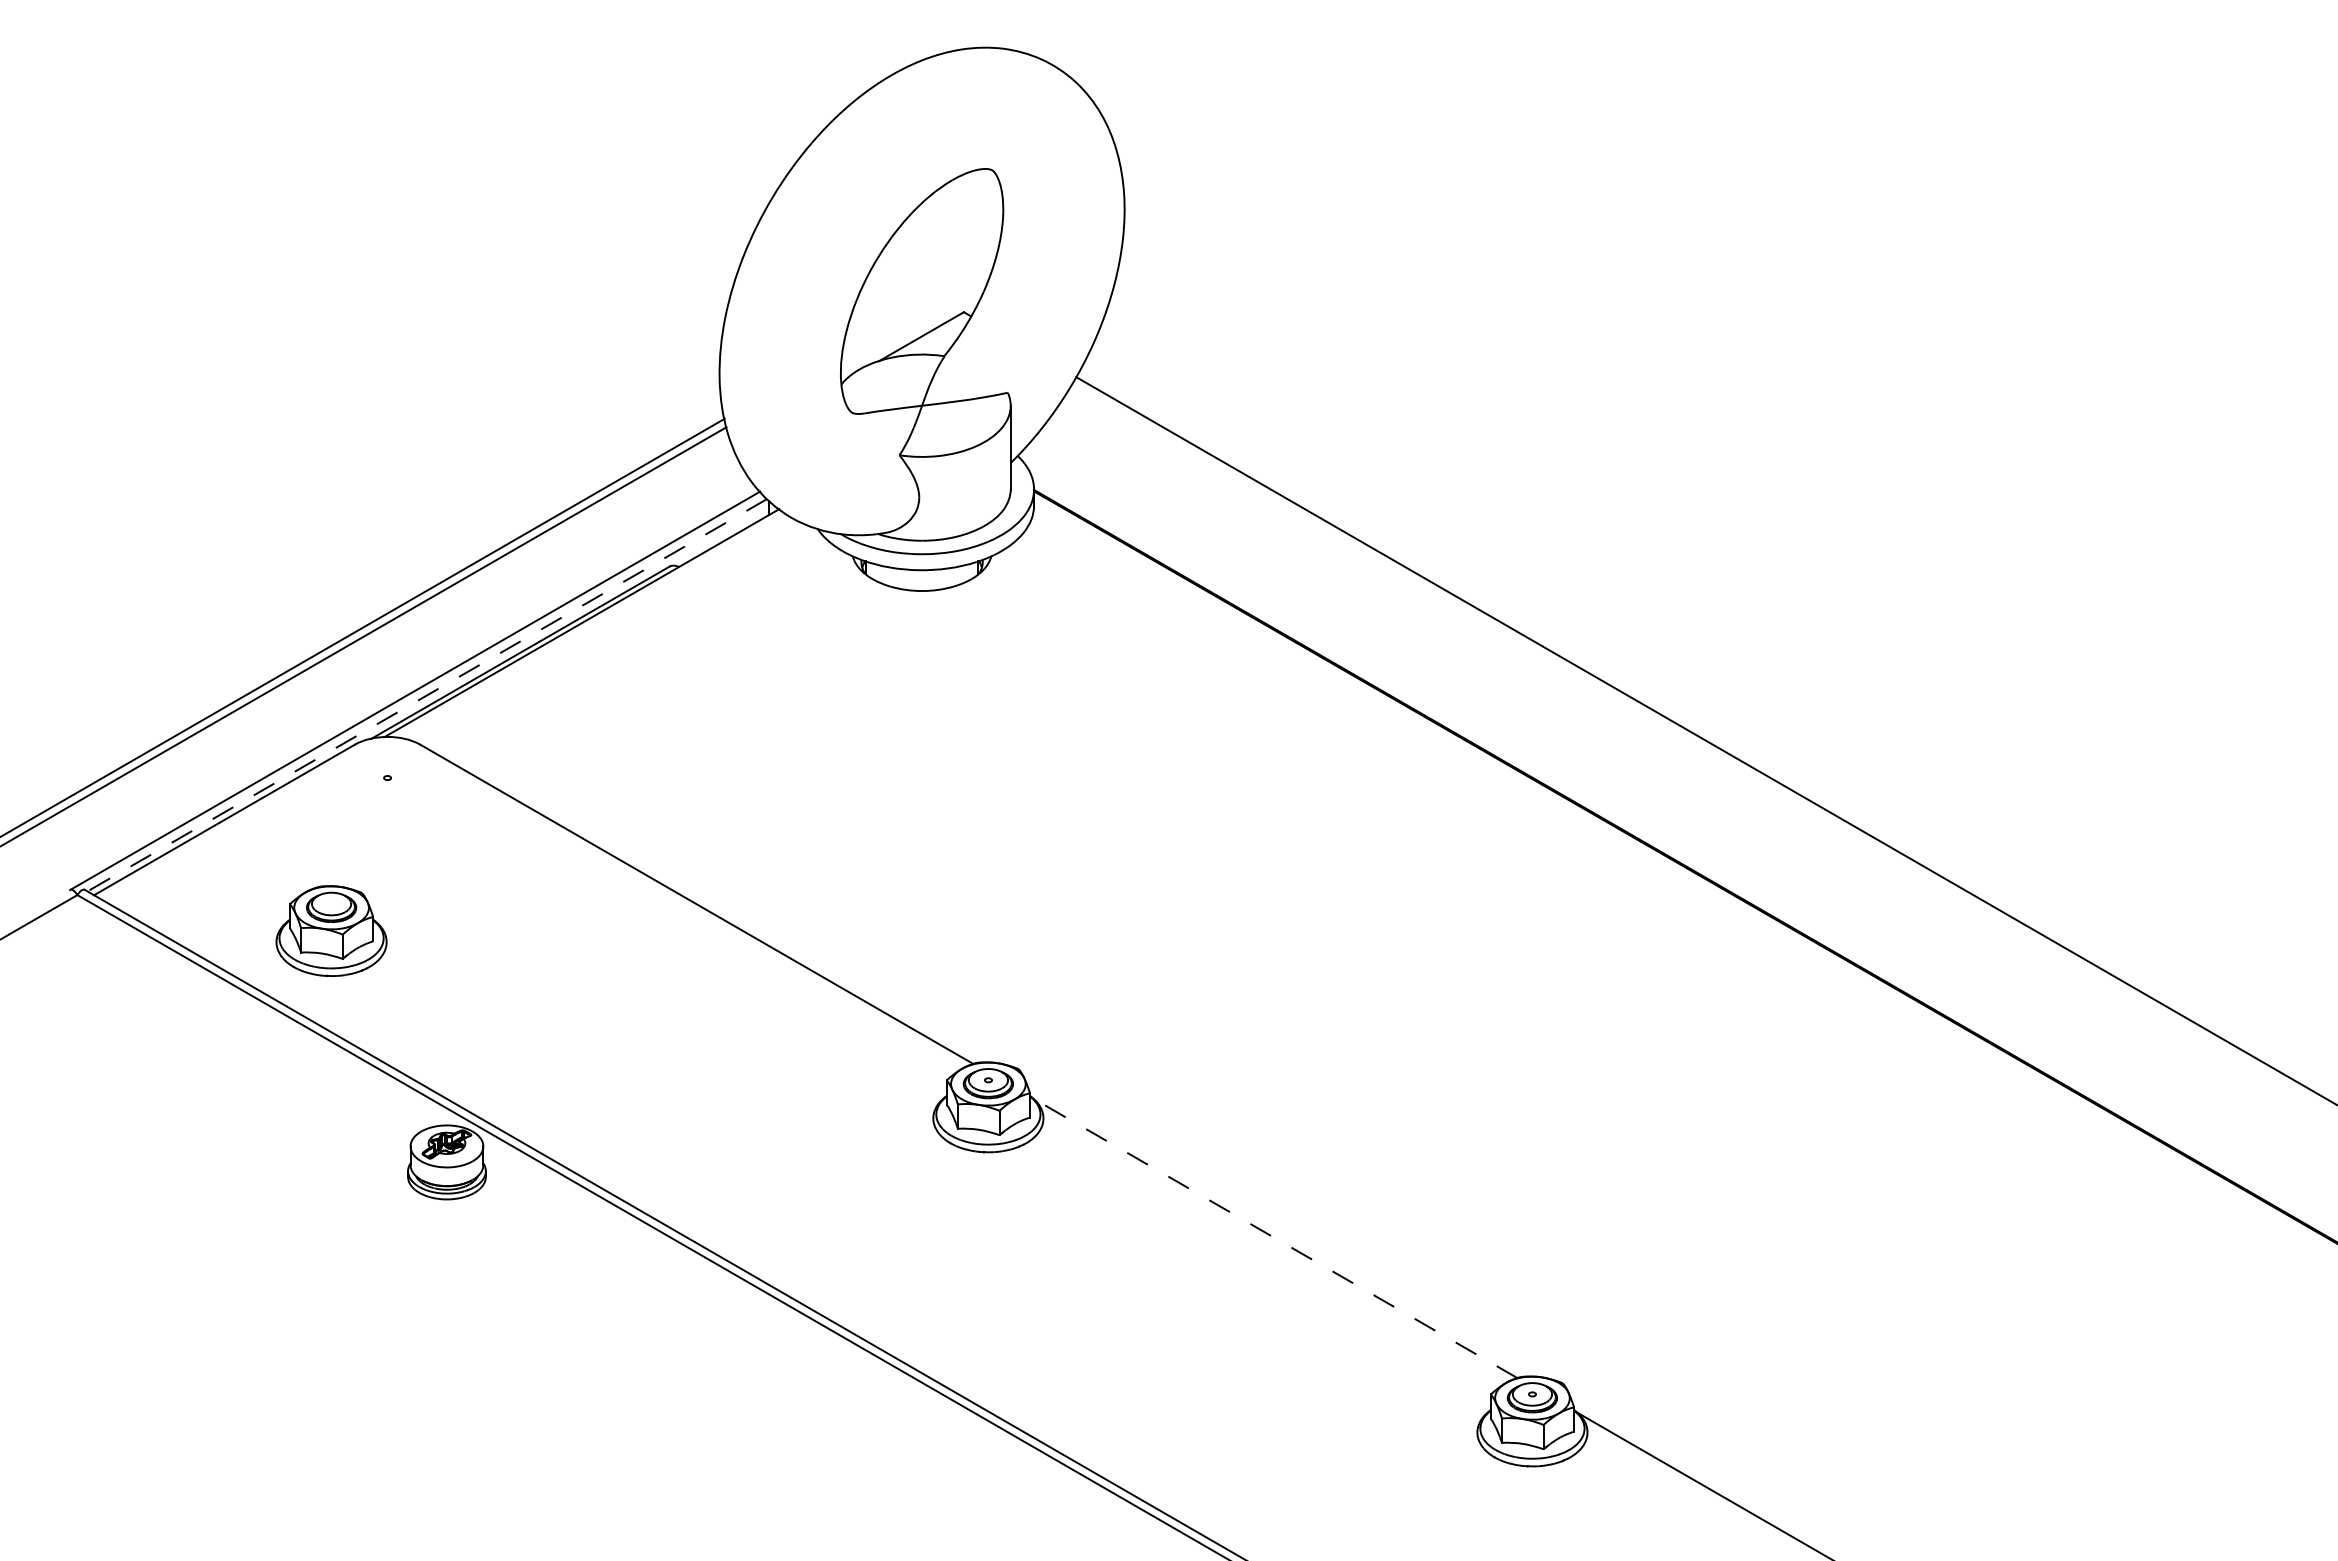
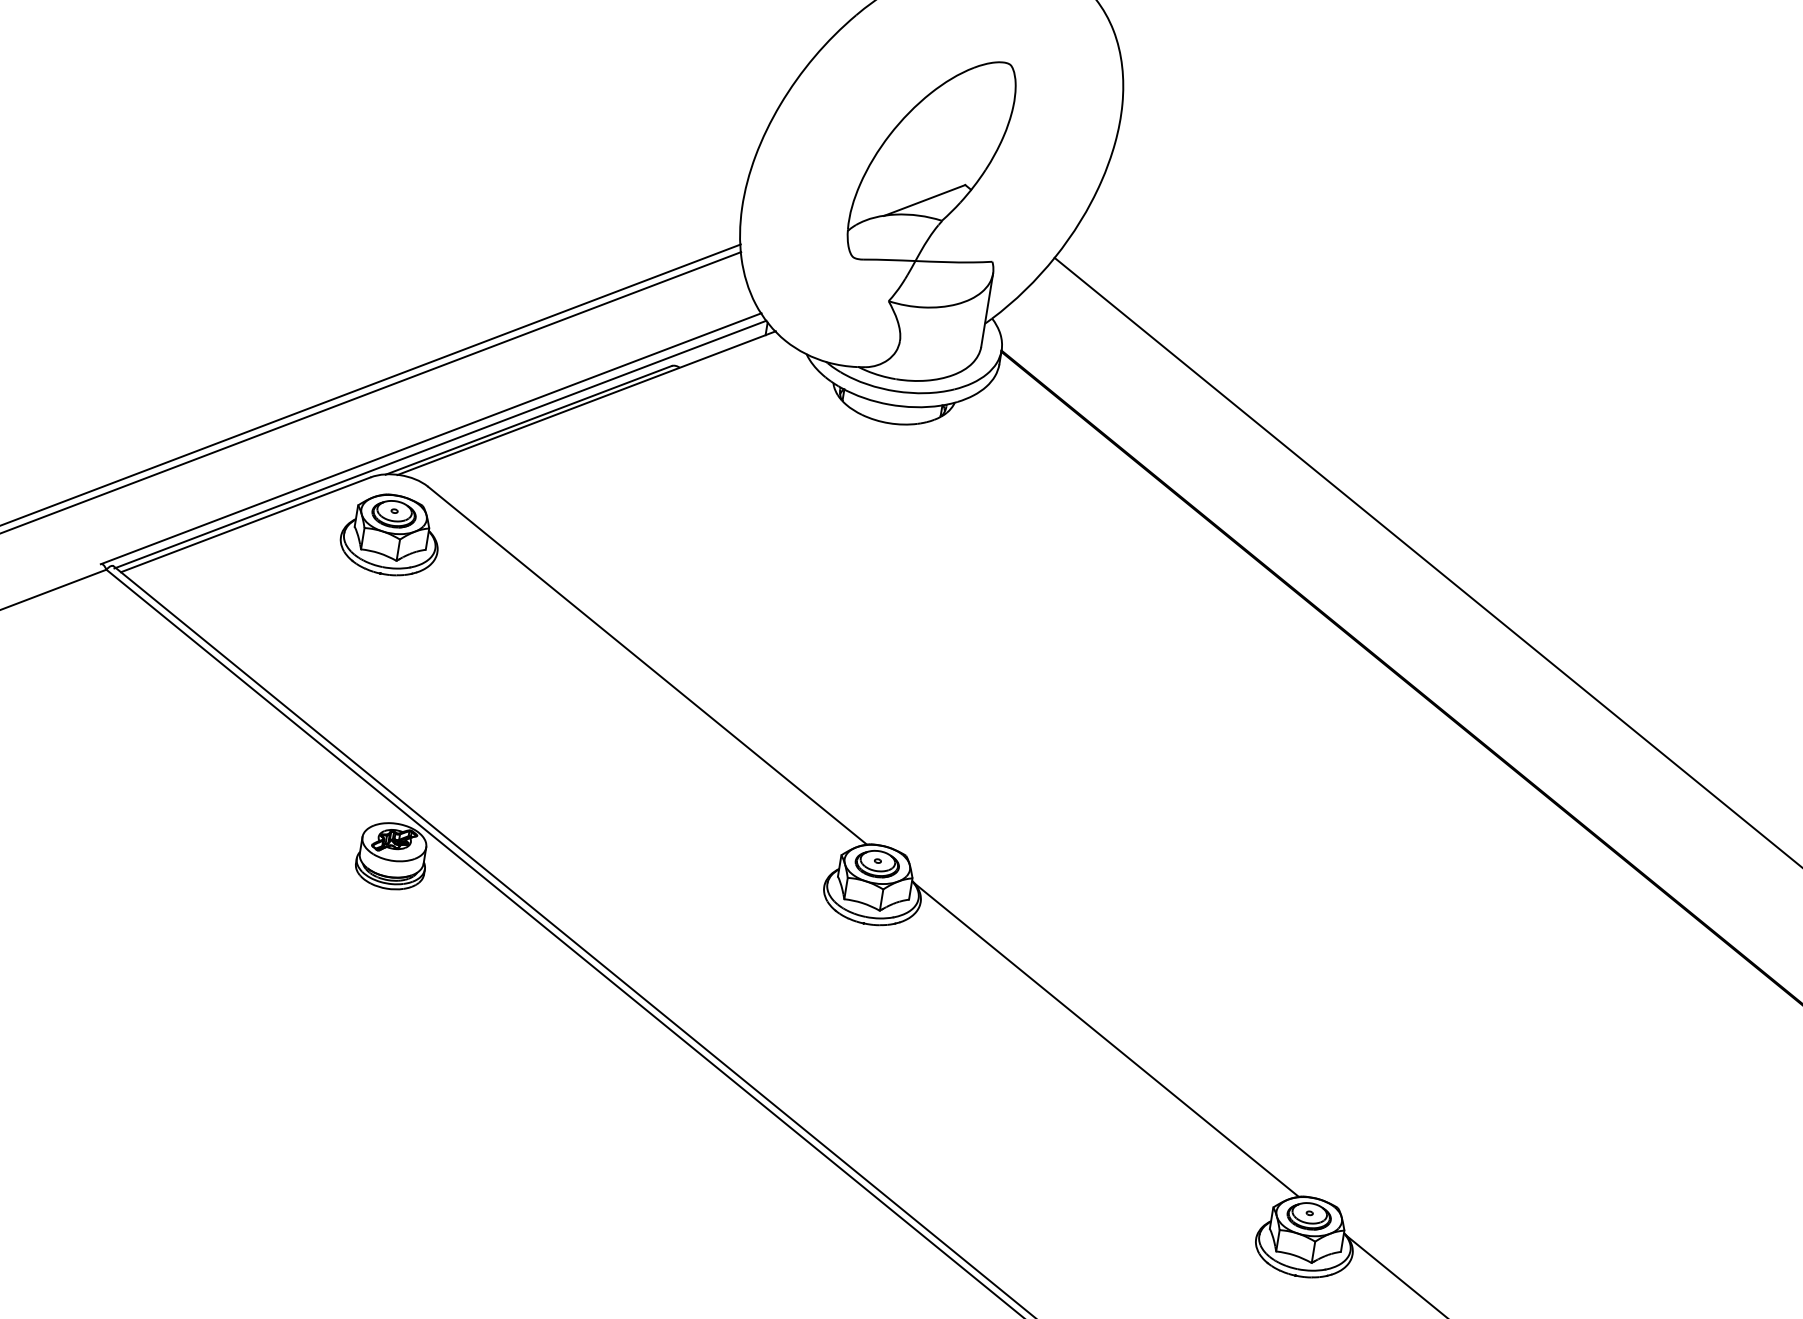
line: (426, 695) -> (440, 444), dashed -> solid
part: (331, 930) -> (390, 534), moved
line: (1275, 1238) -> (1106, 1040), dashed -> solid

